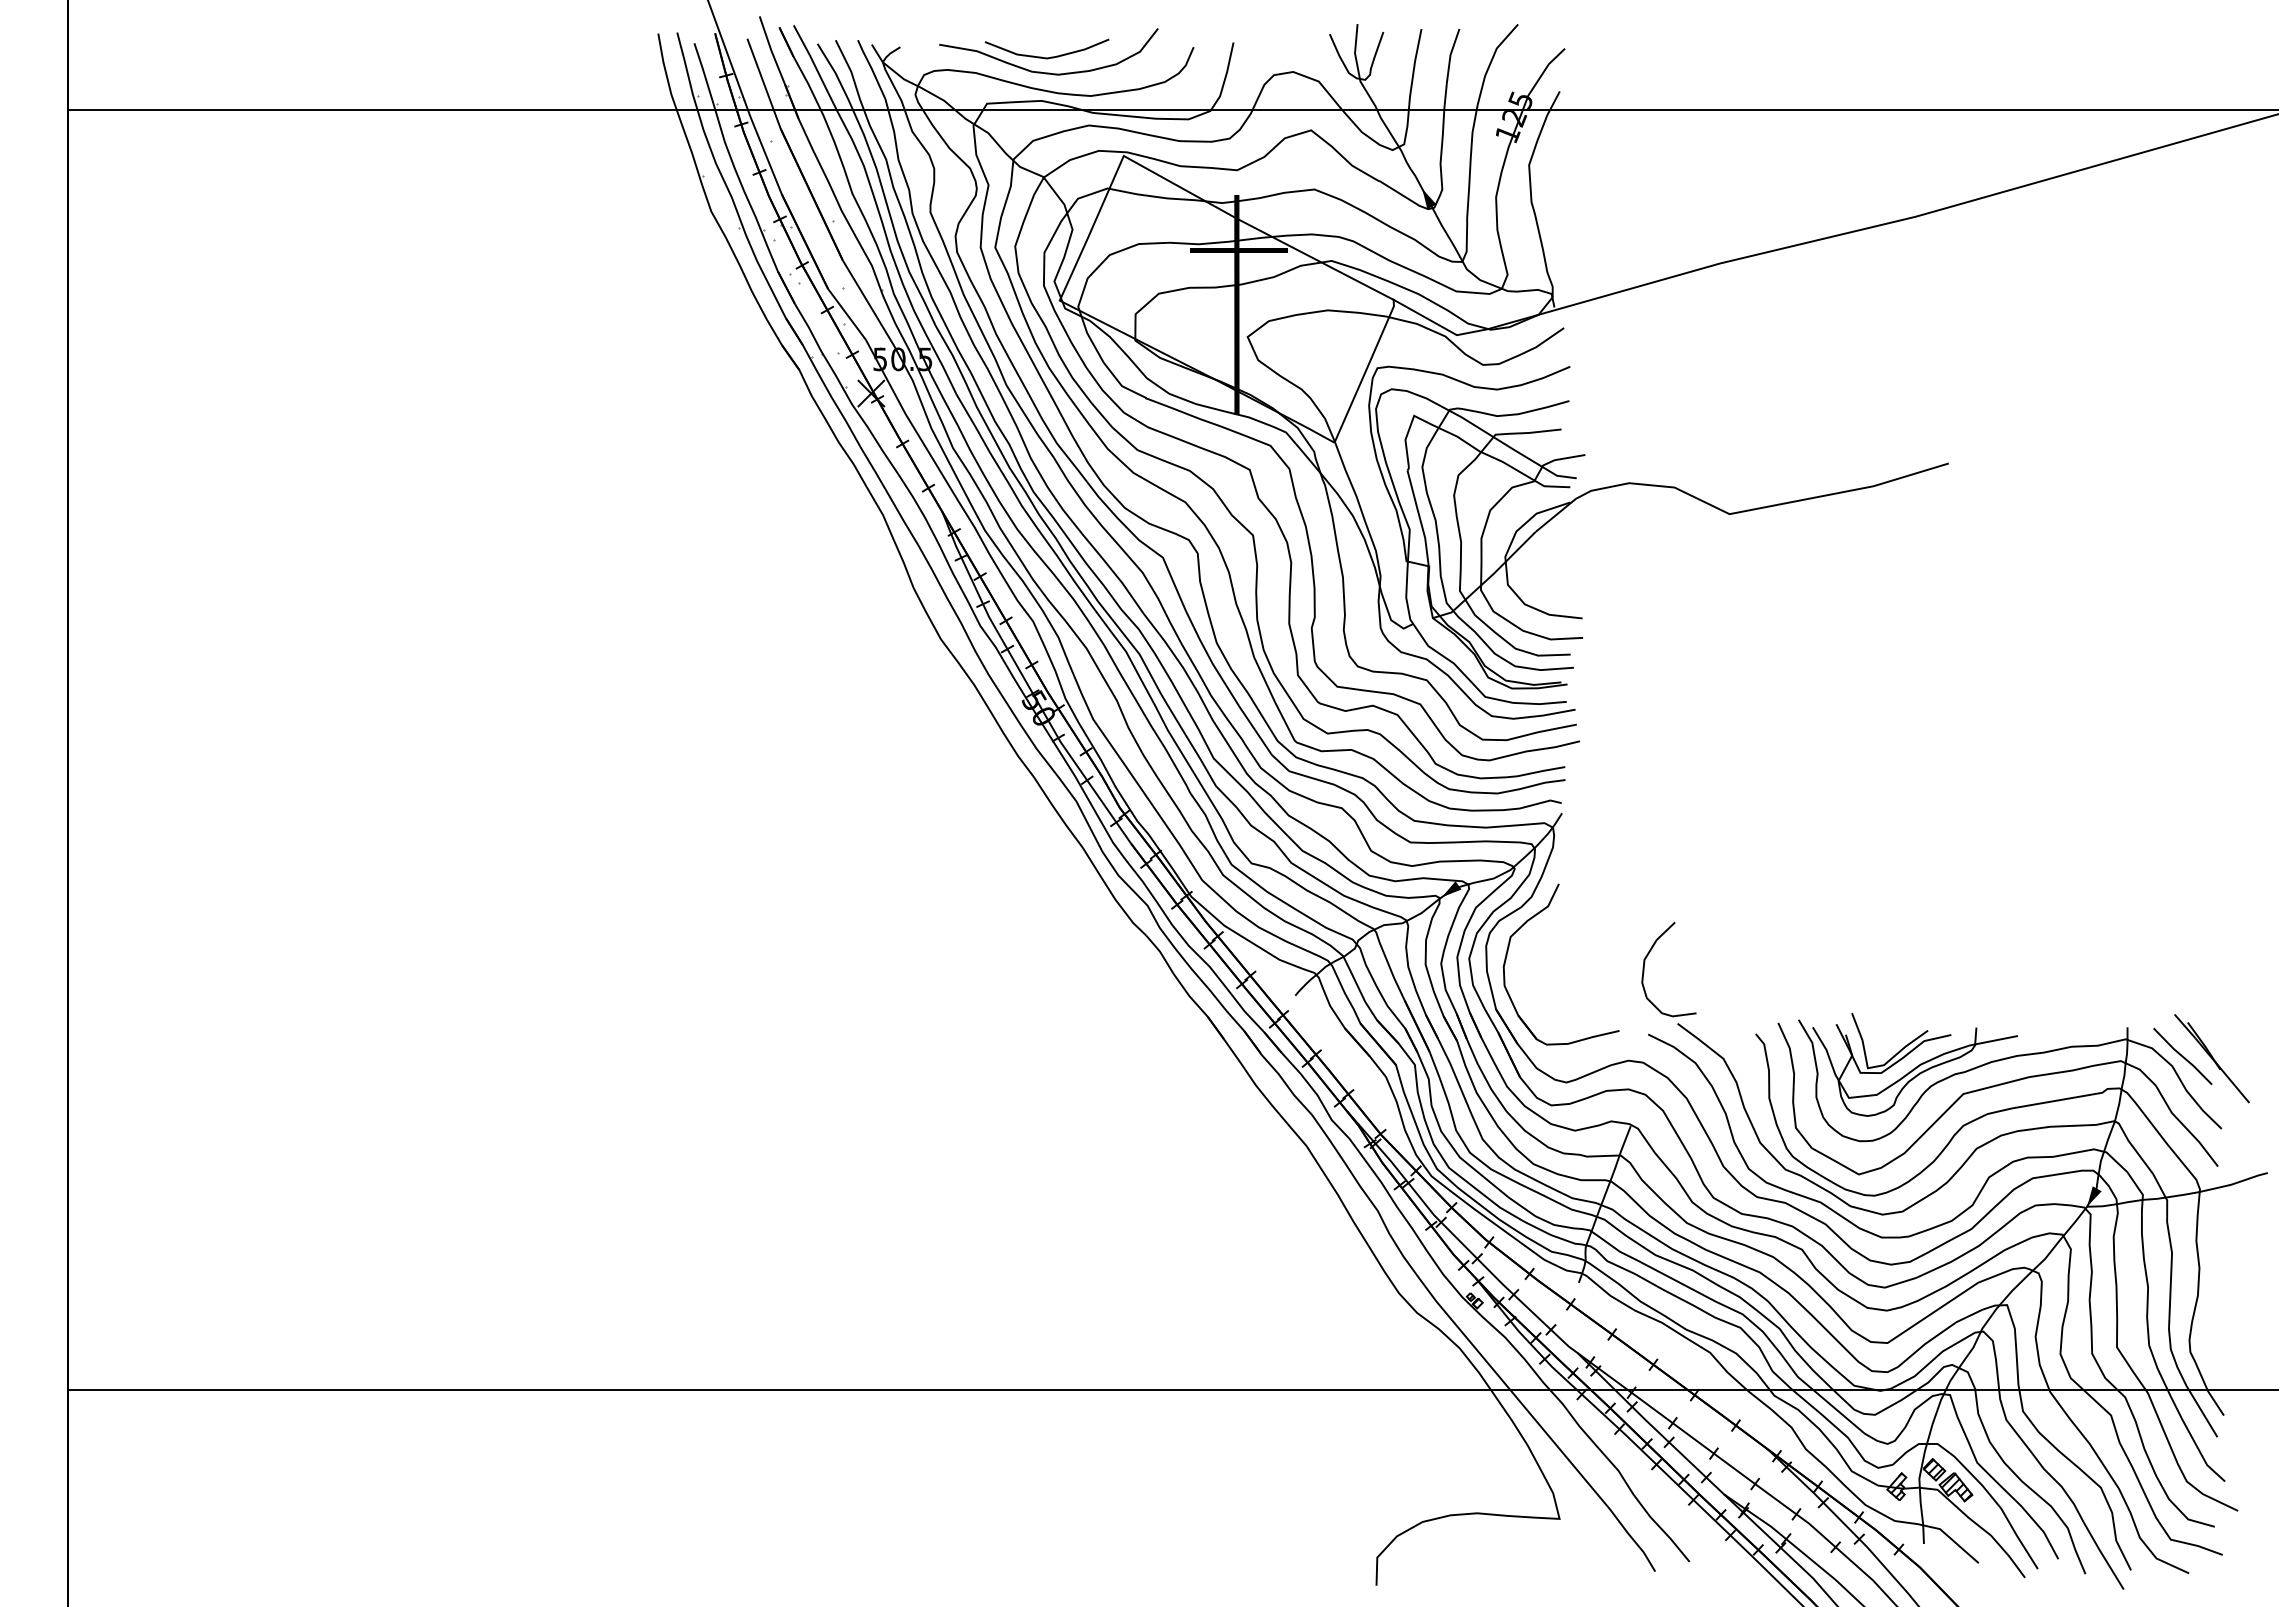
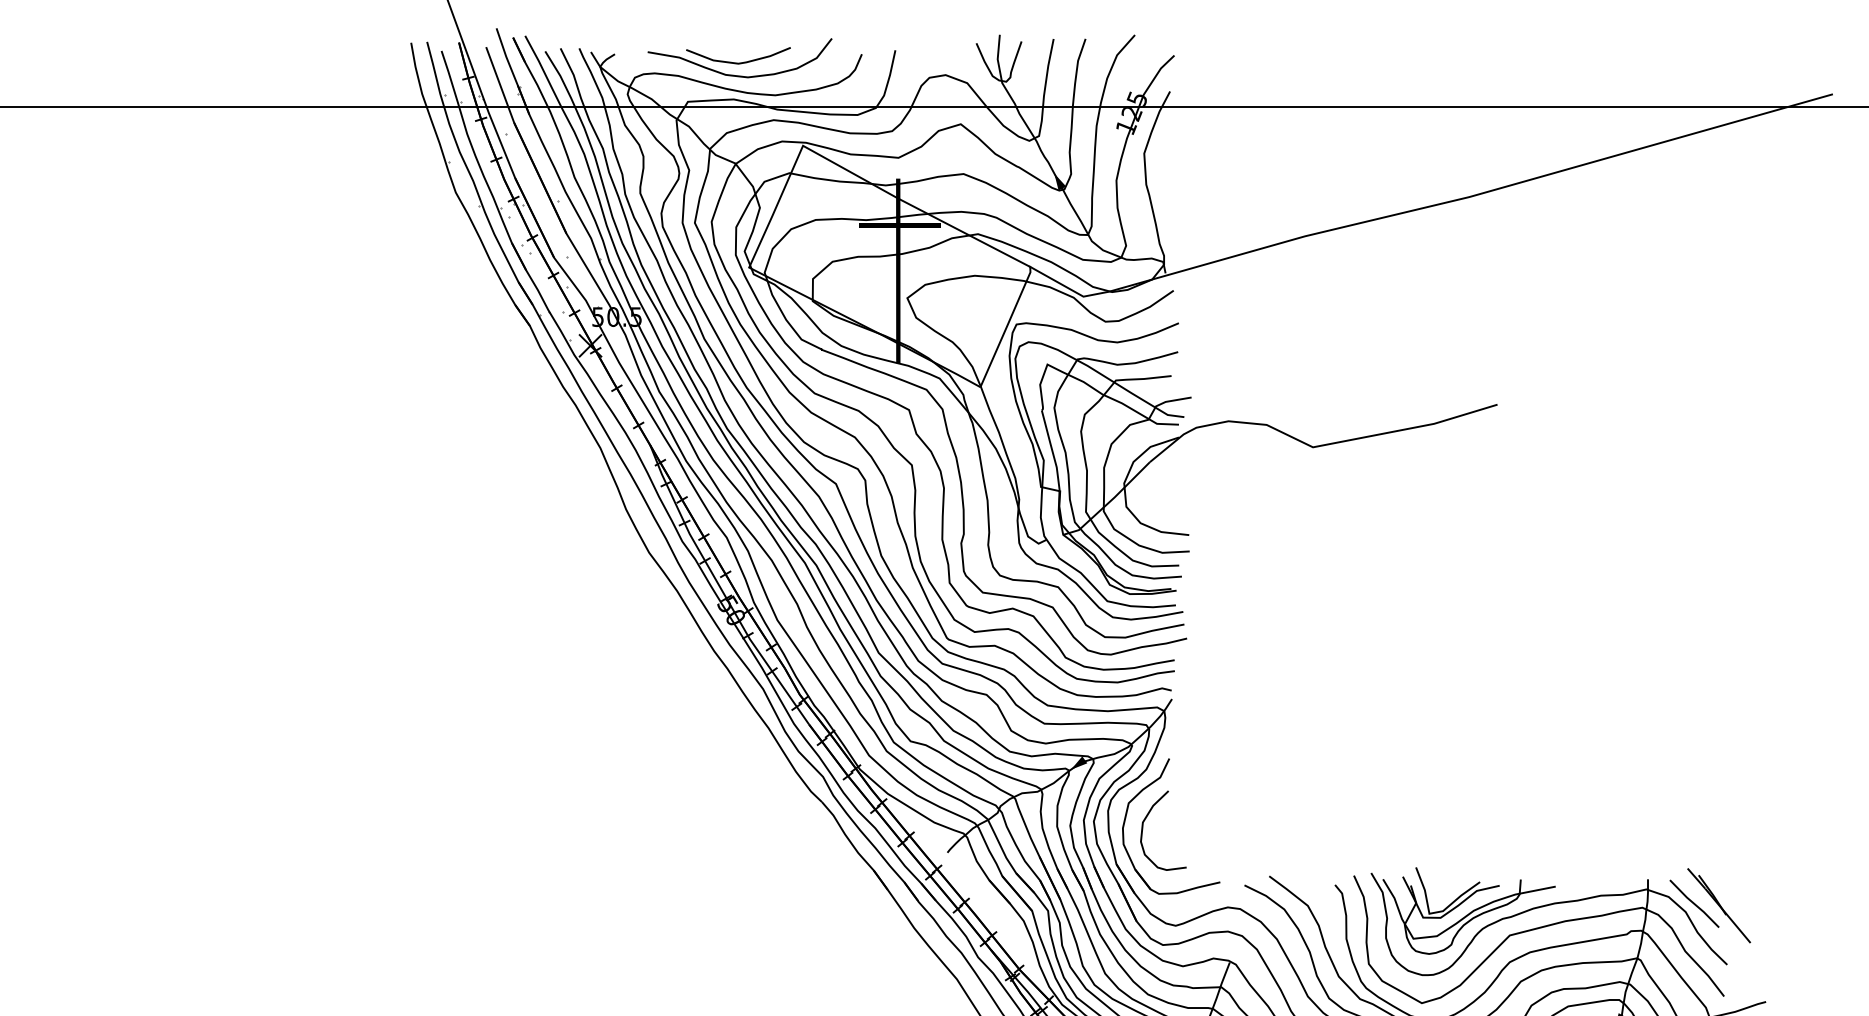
curve: (1644, 969) -> (1142, 830), moved

